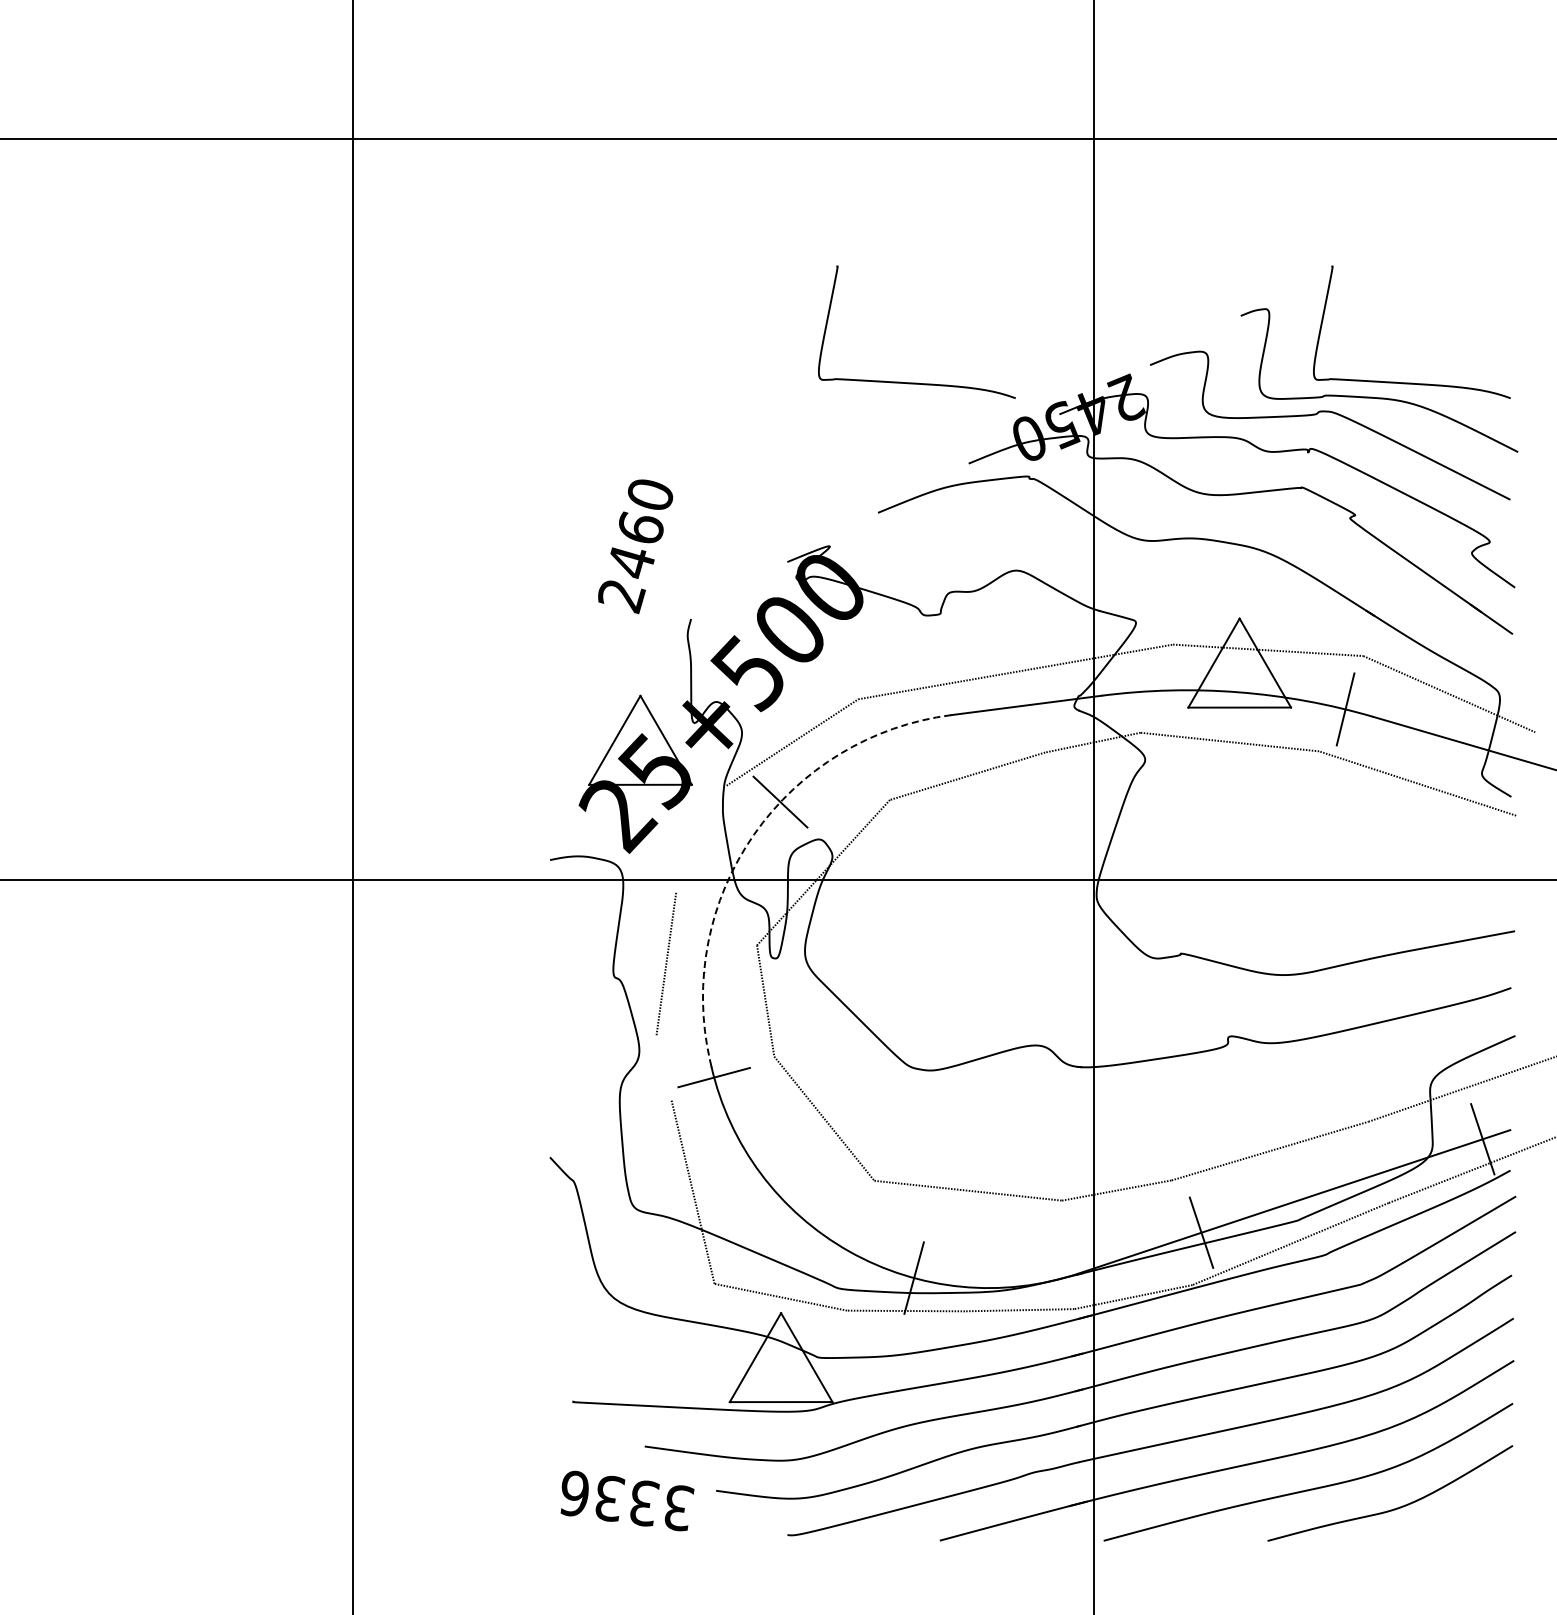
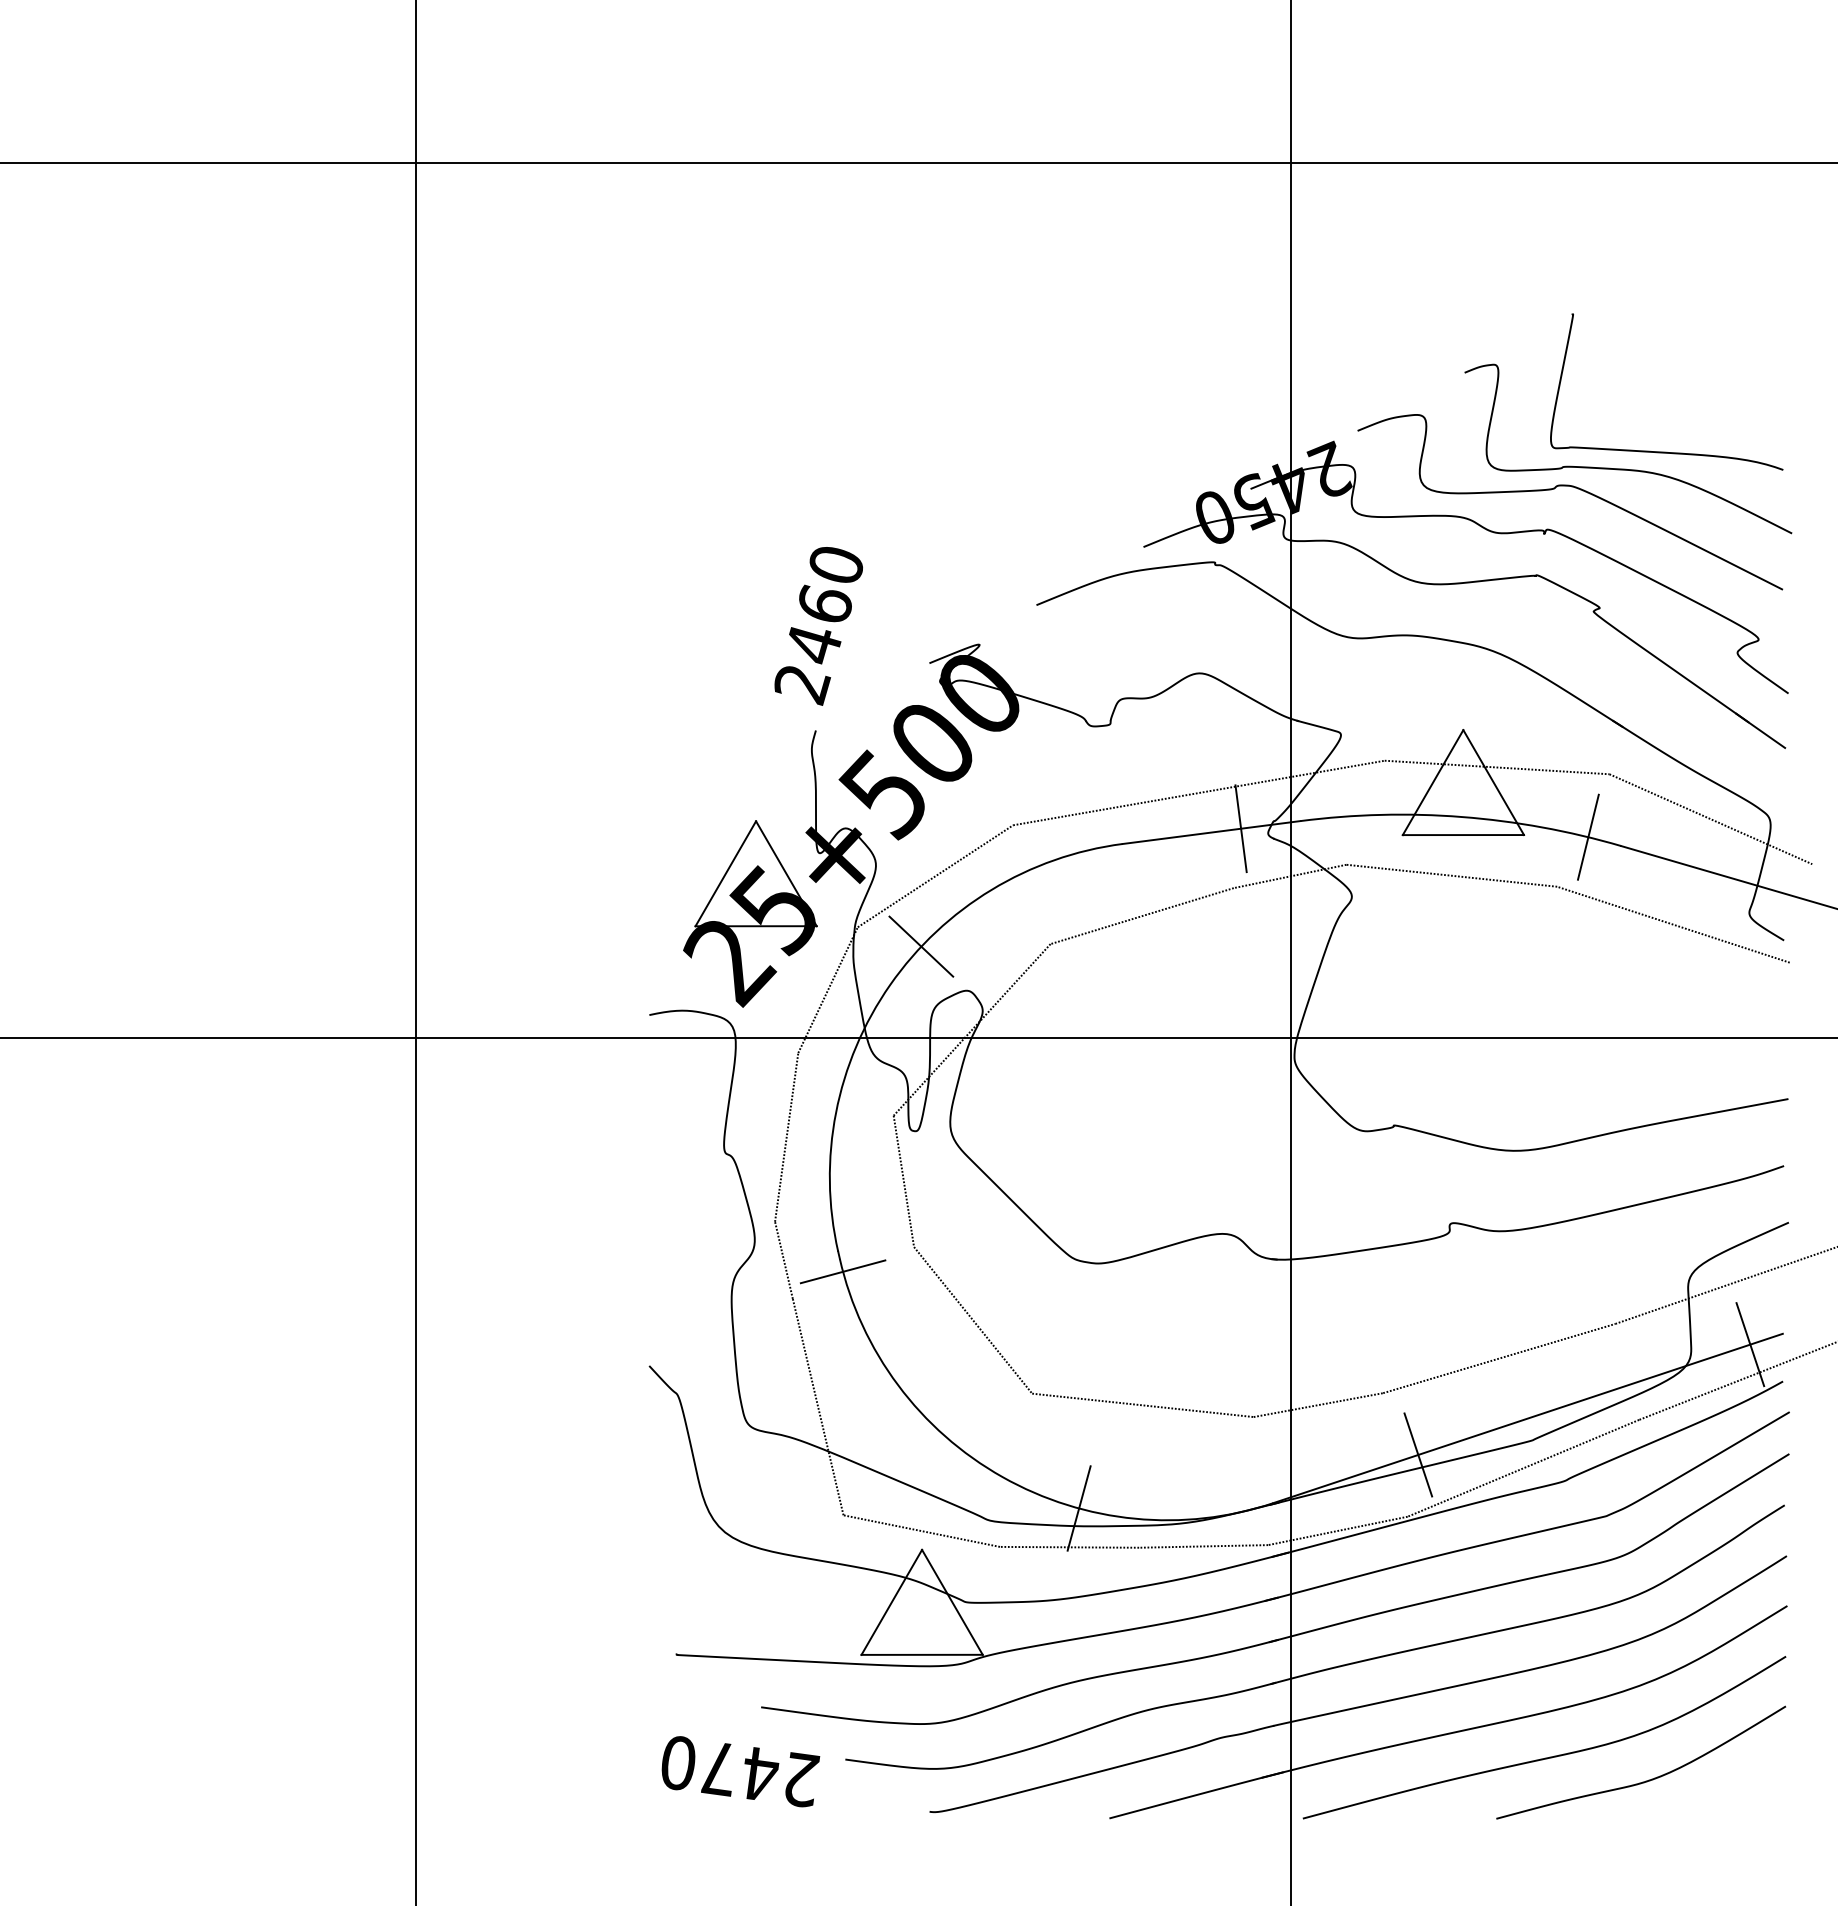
curve: (916, 382) -> (1081, 451), removed
text: (635, 546) -> (818, 626), moved
line: (1051, 701) -> (1241, 827), added
arc: (754, 834) -> (890, 984), dashed -> solid
line: (701, 838) -> (828, 989), added
line: (663, 1067) -> (783, 1259), added
text: (627, 1500) -> (740, 1771), 3336 -> 2470

